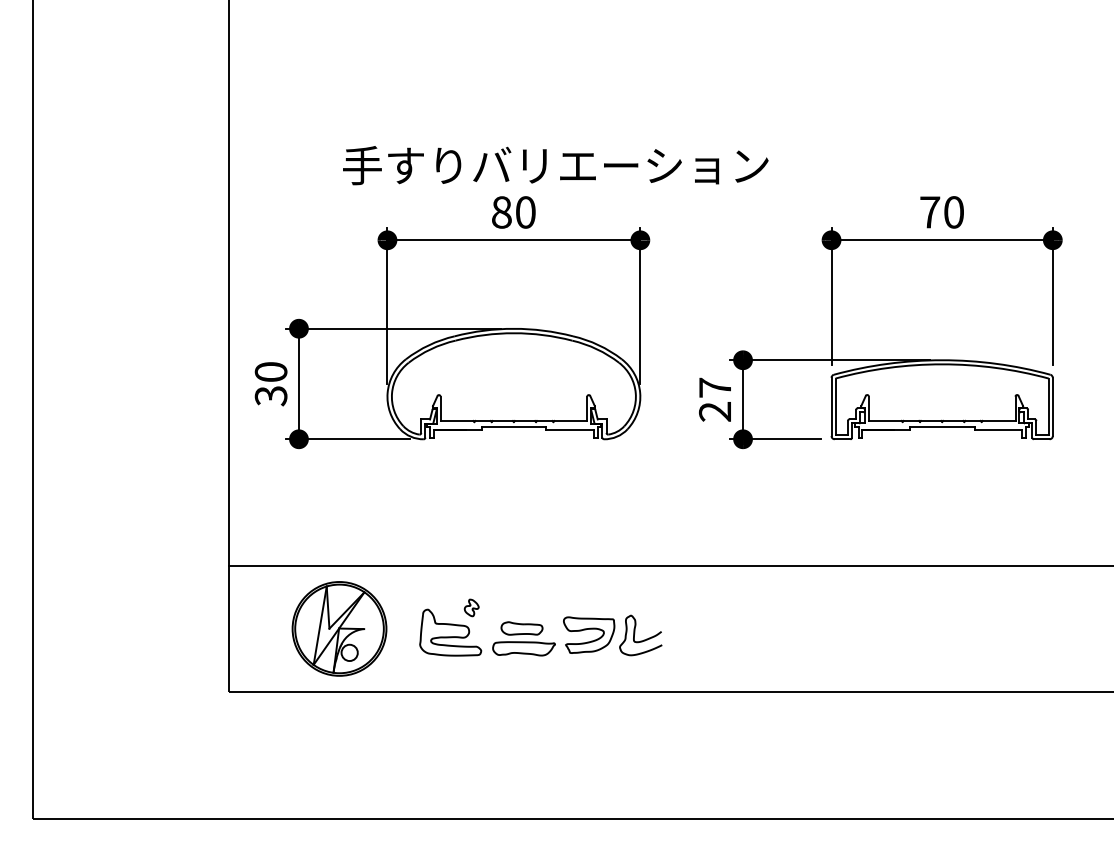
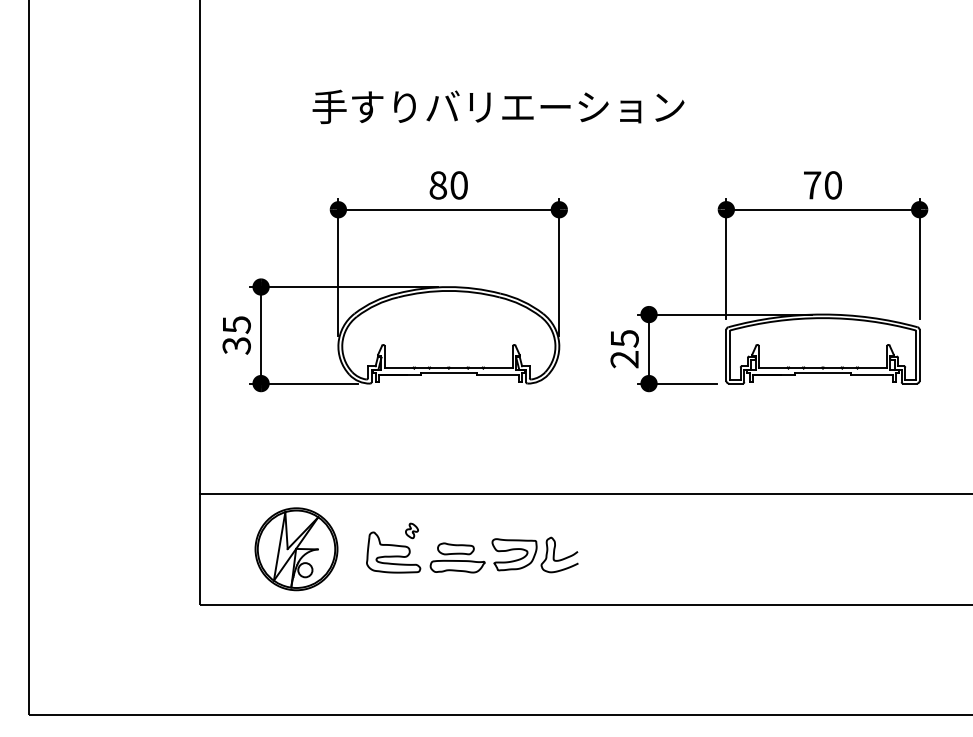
text: (555, 165) -> (498, 106), moved
text: (270, 372) -> (236, 325), 30 -> 35
text: (715, 387) -> (624, 338), 27 -> 25

